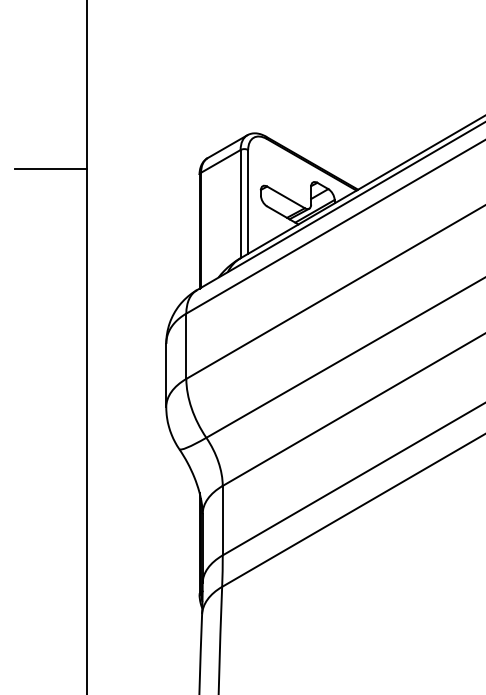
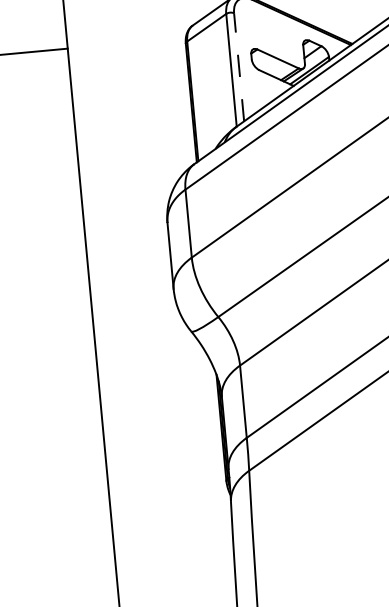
line: (248, 201) -> (239, 66), solid -> dashed

